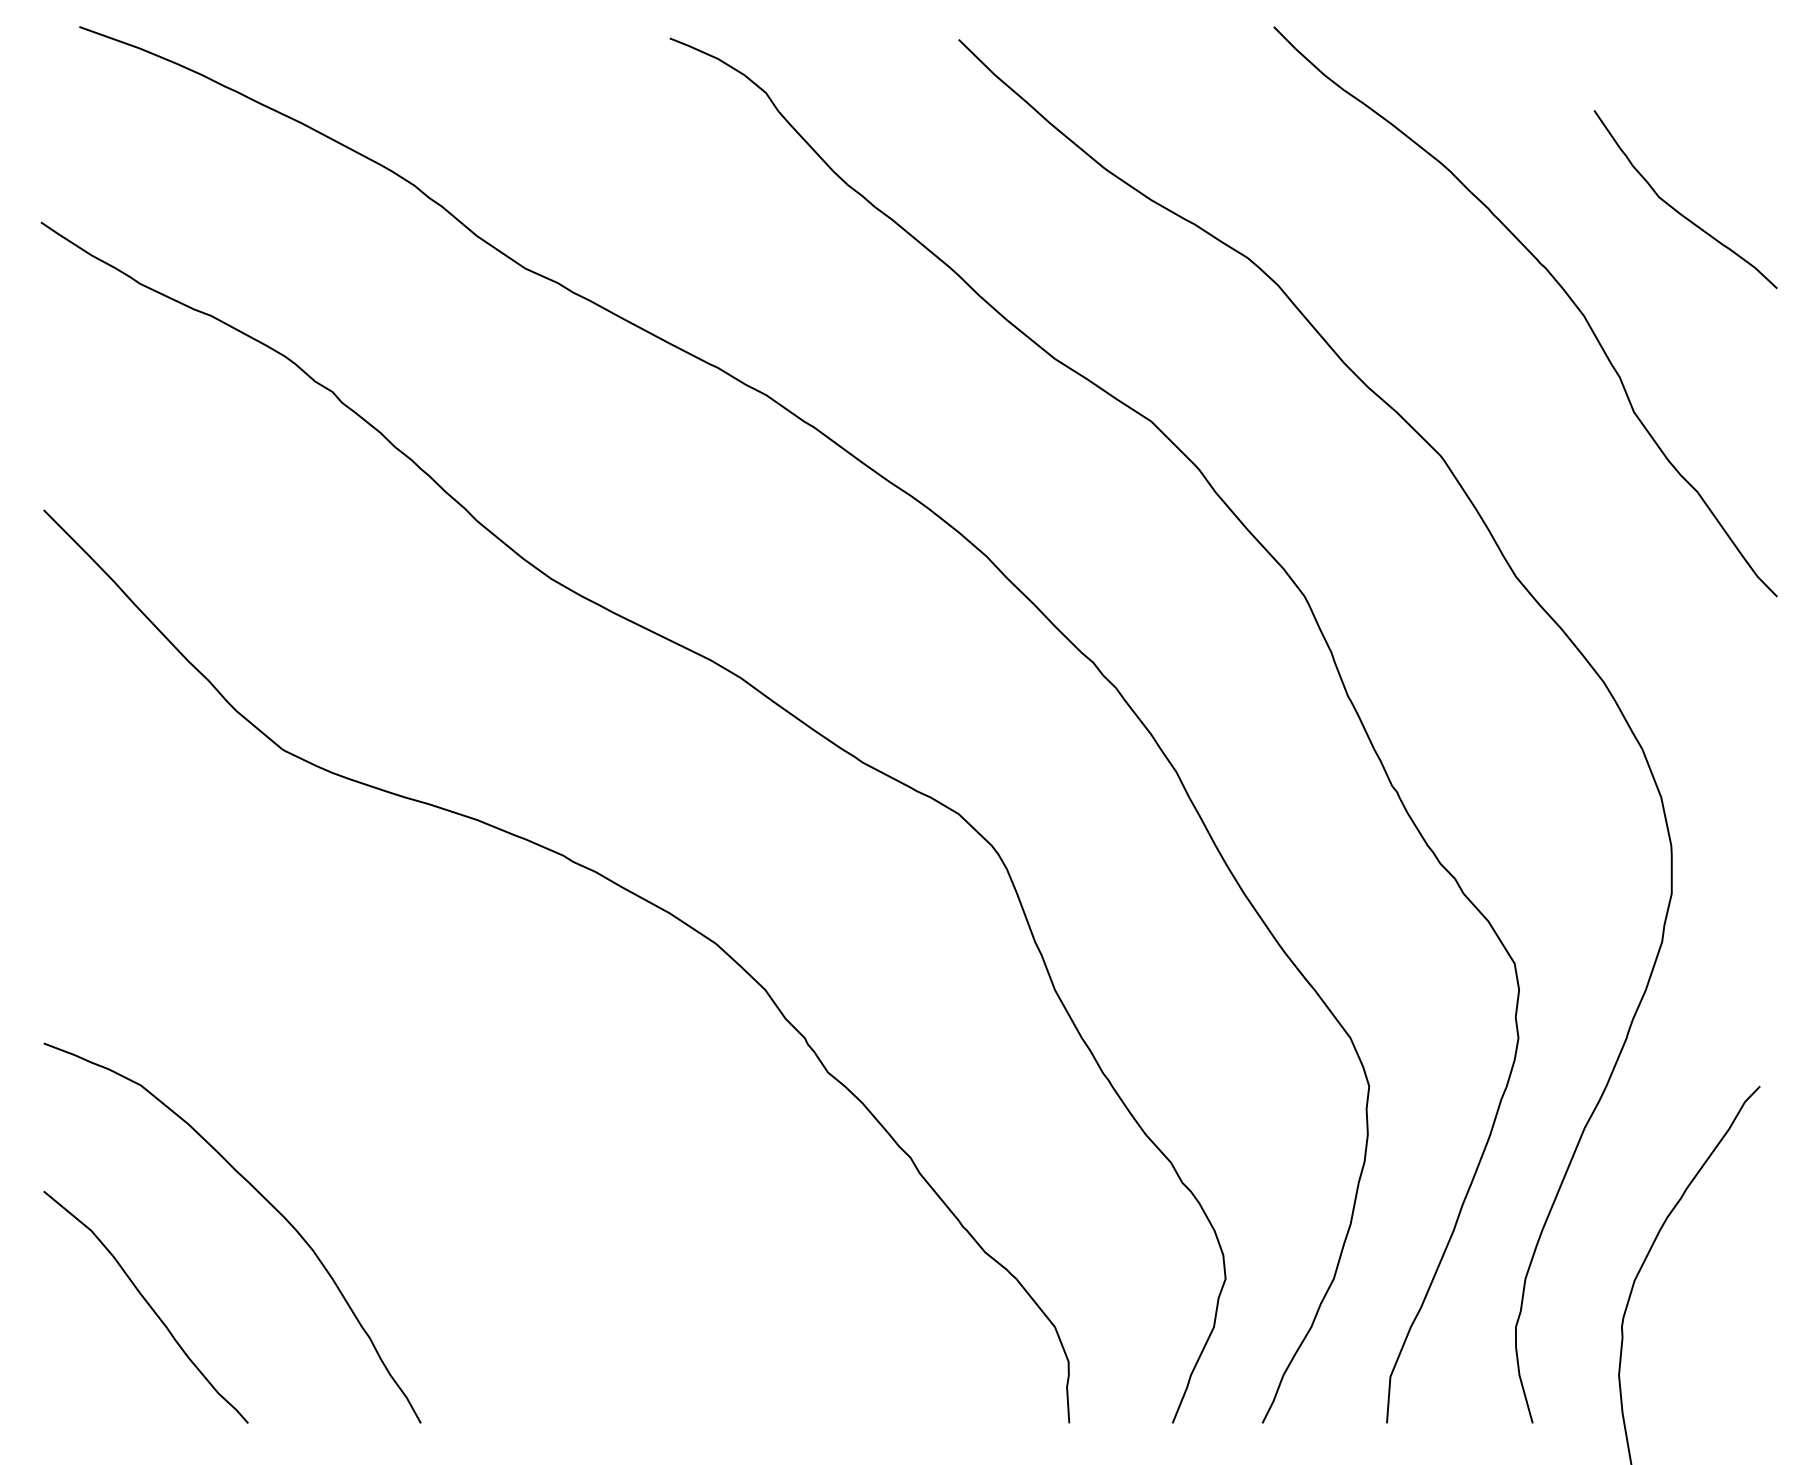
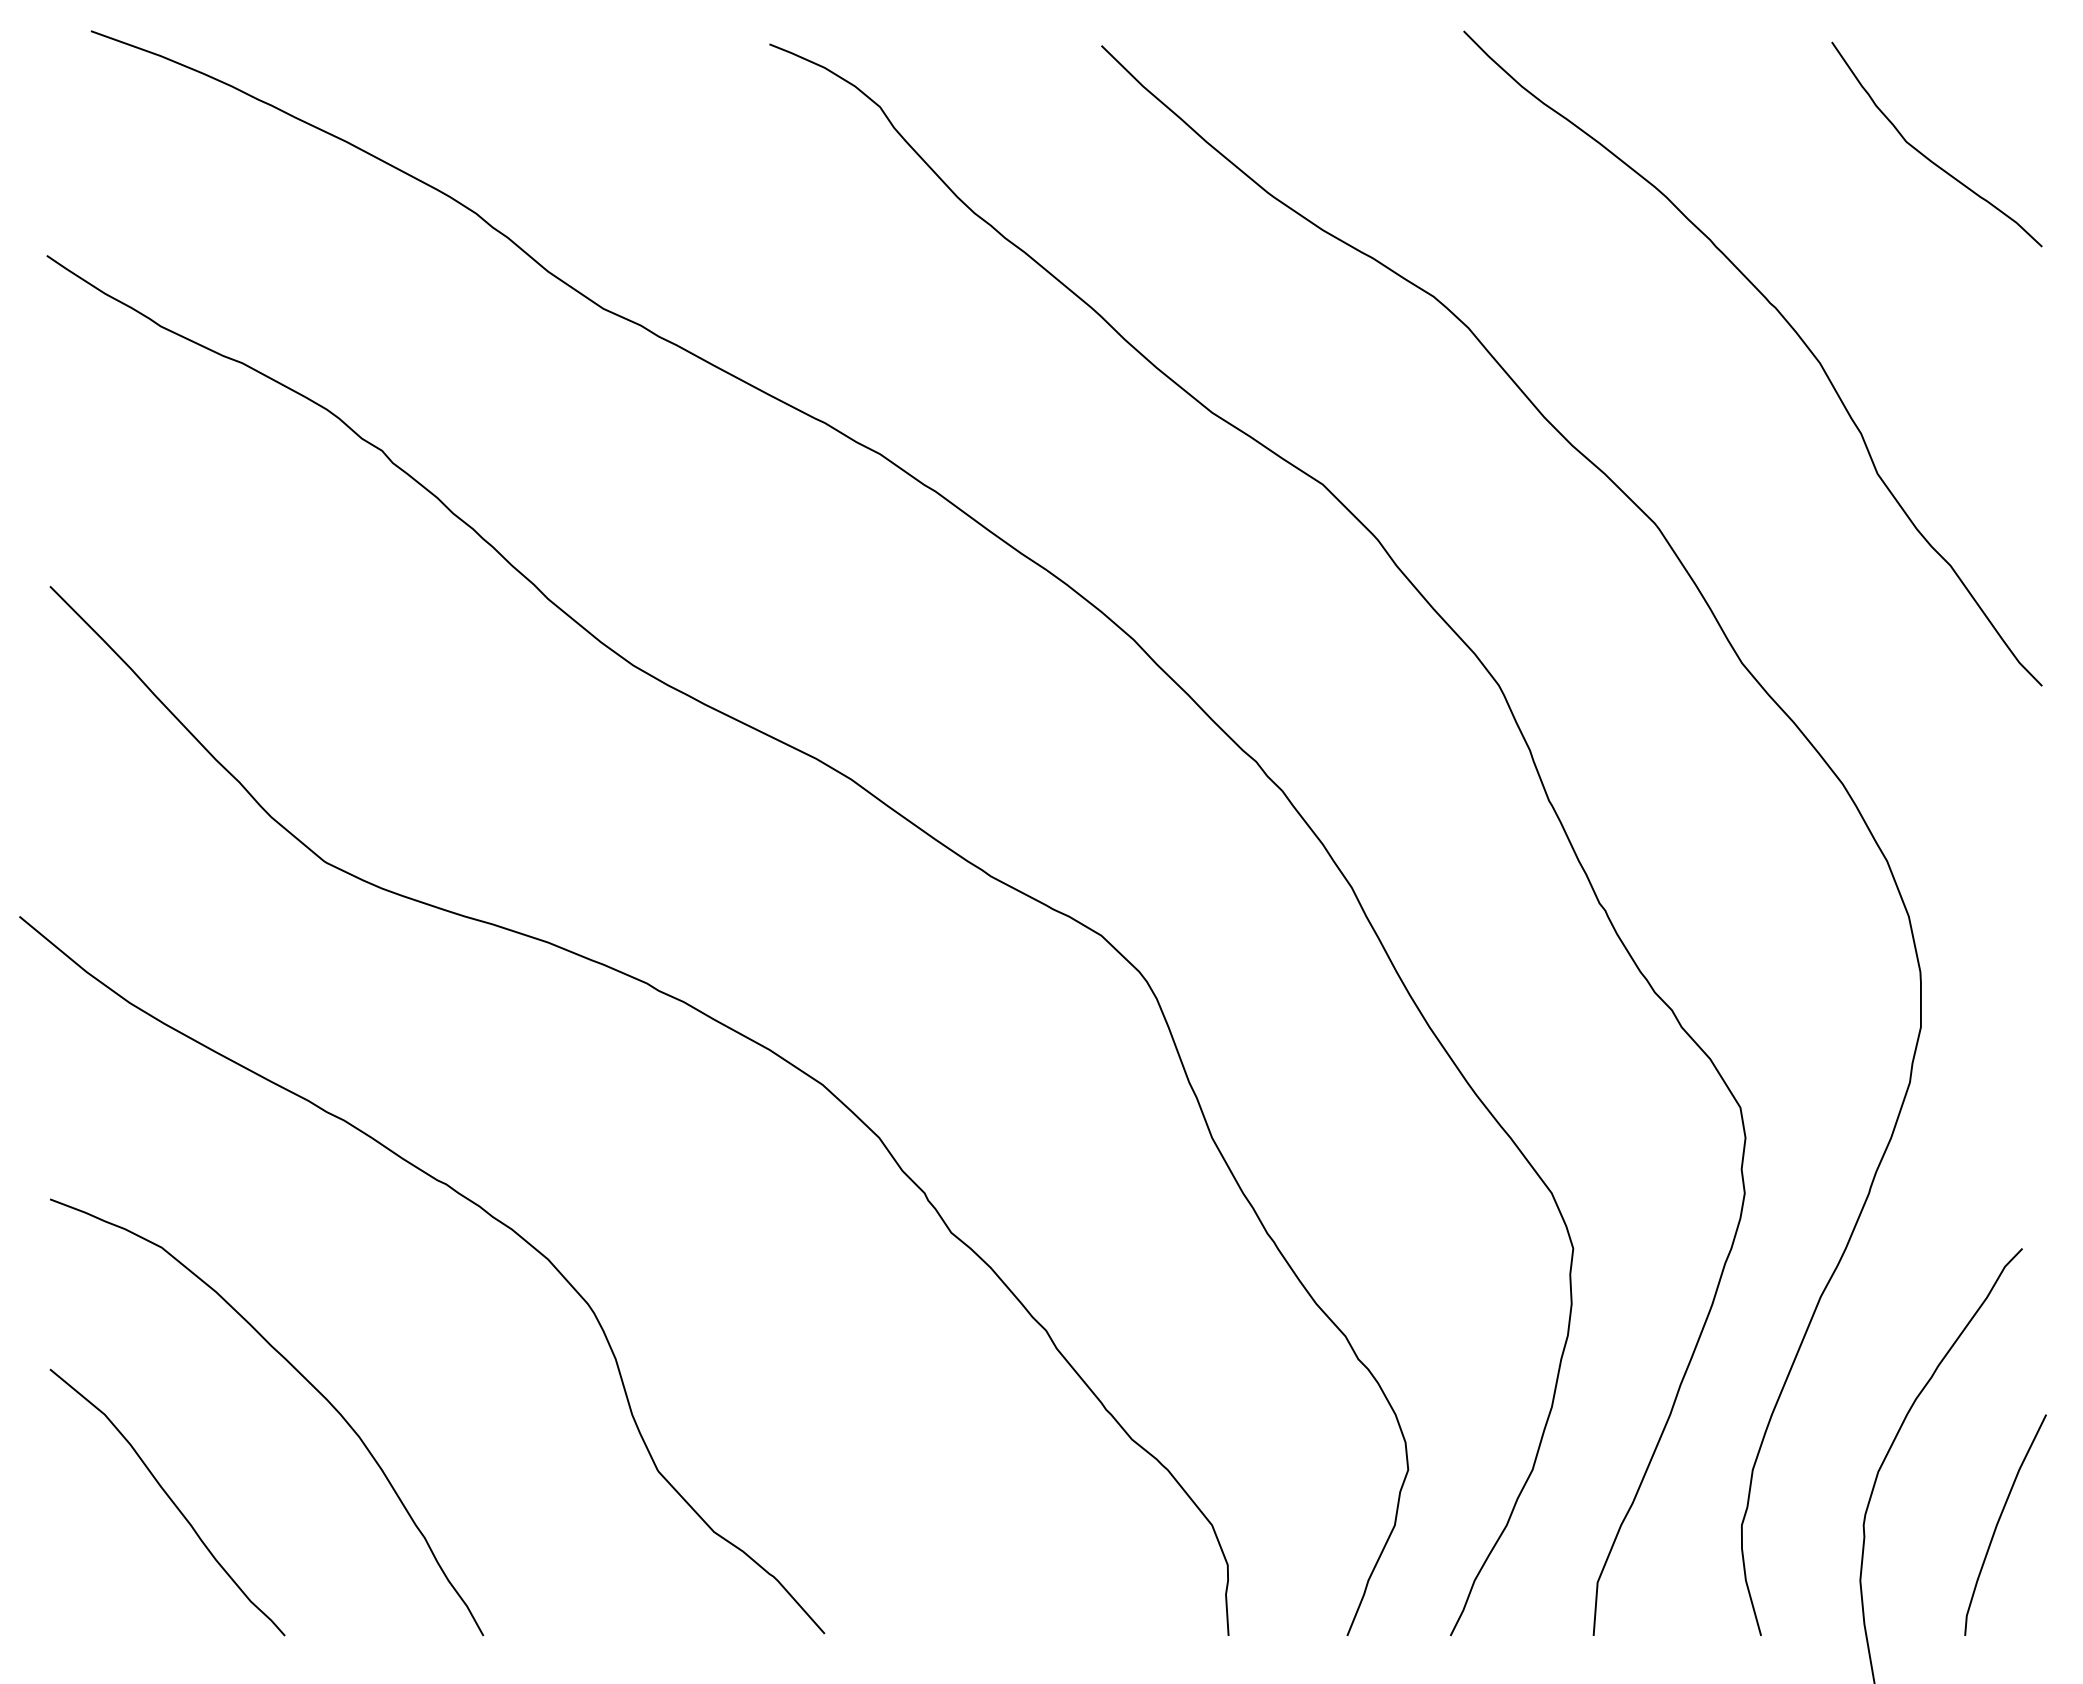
curve: (1675, 208) -> (1925, 154), moved
curve: (408, 1045) -> (469, 1201), added
curve: (1740, 1323) -> (1999, 1521), added

